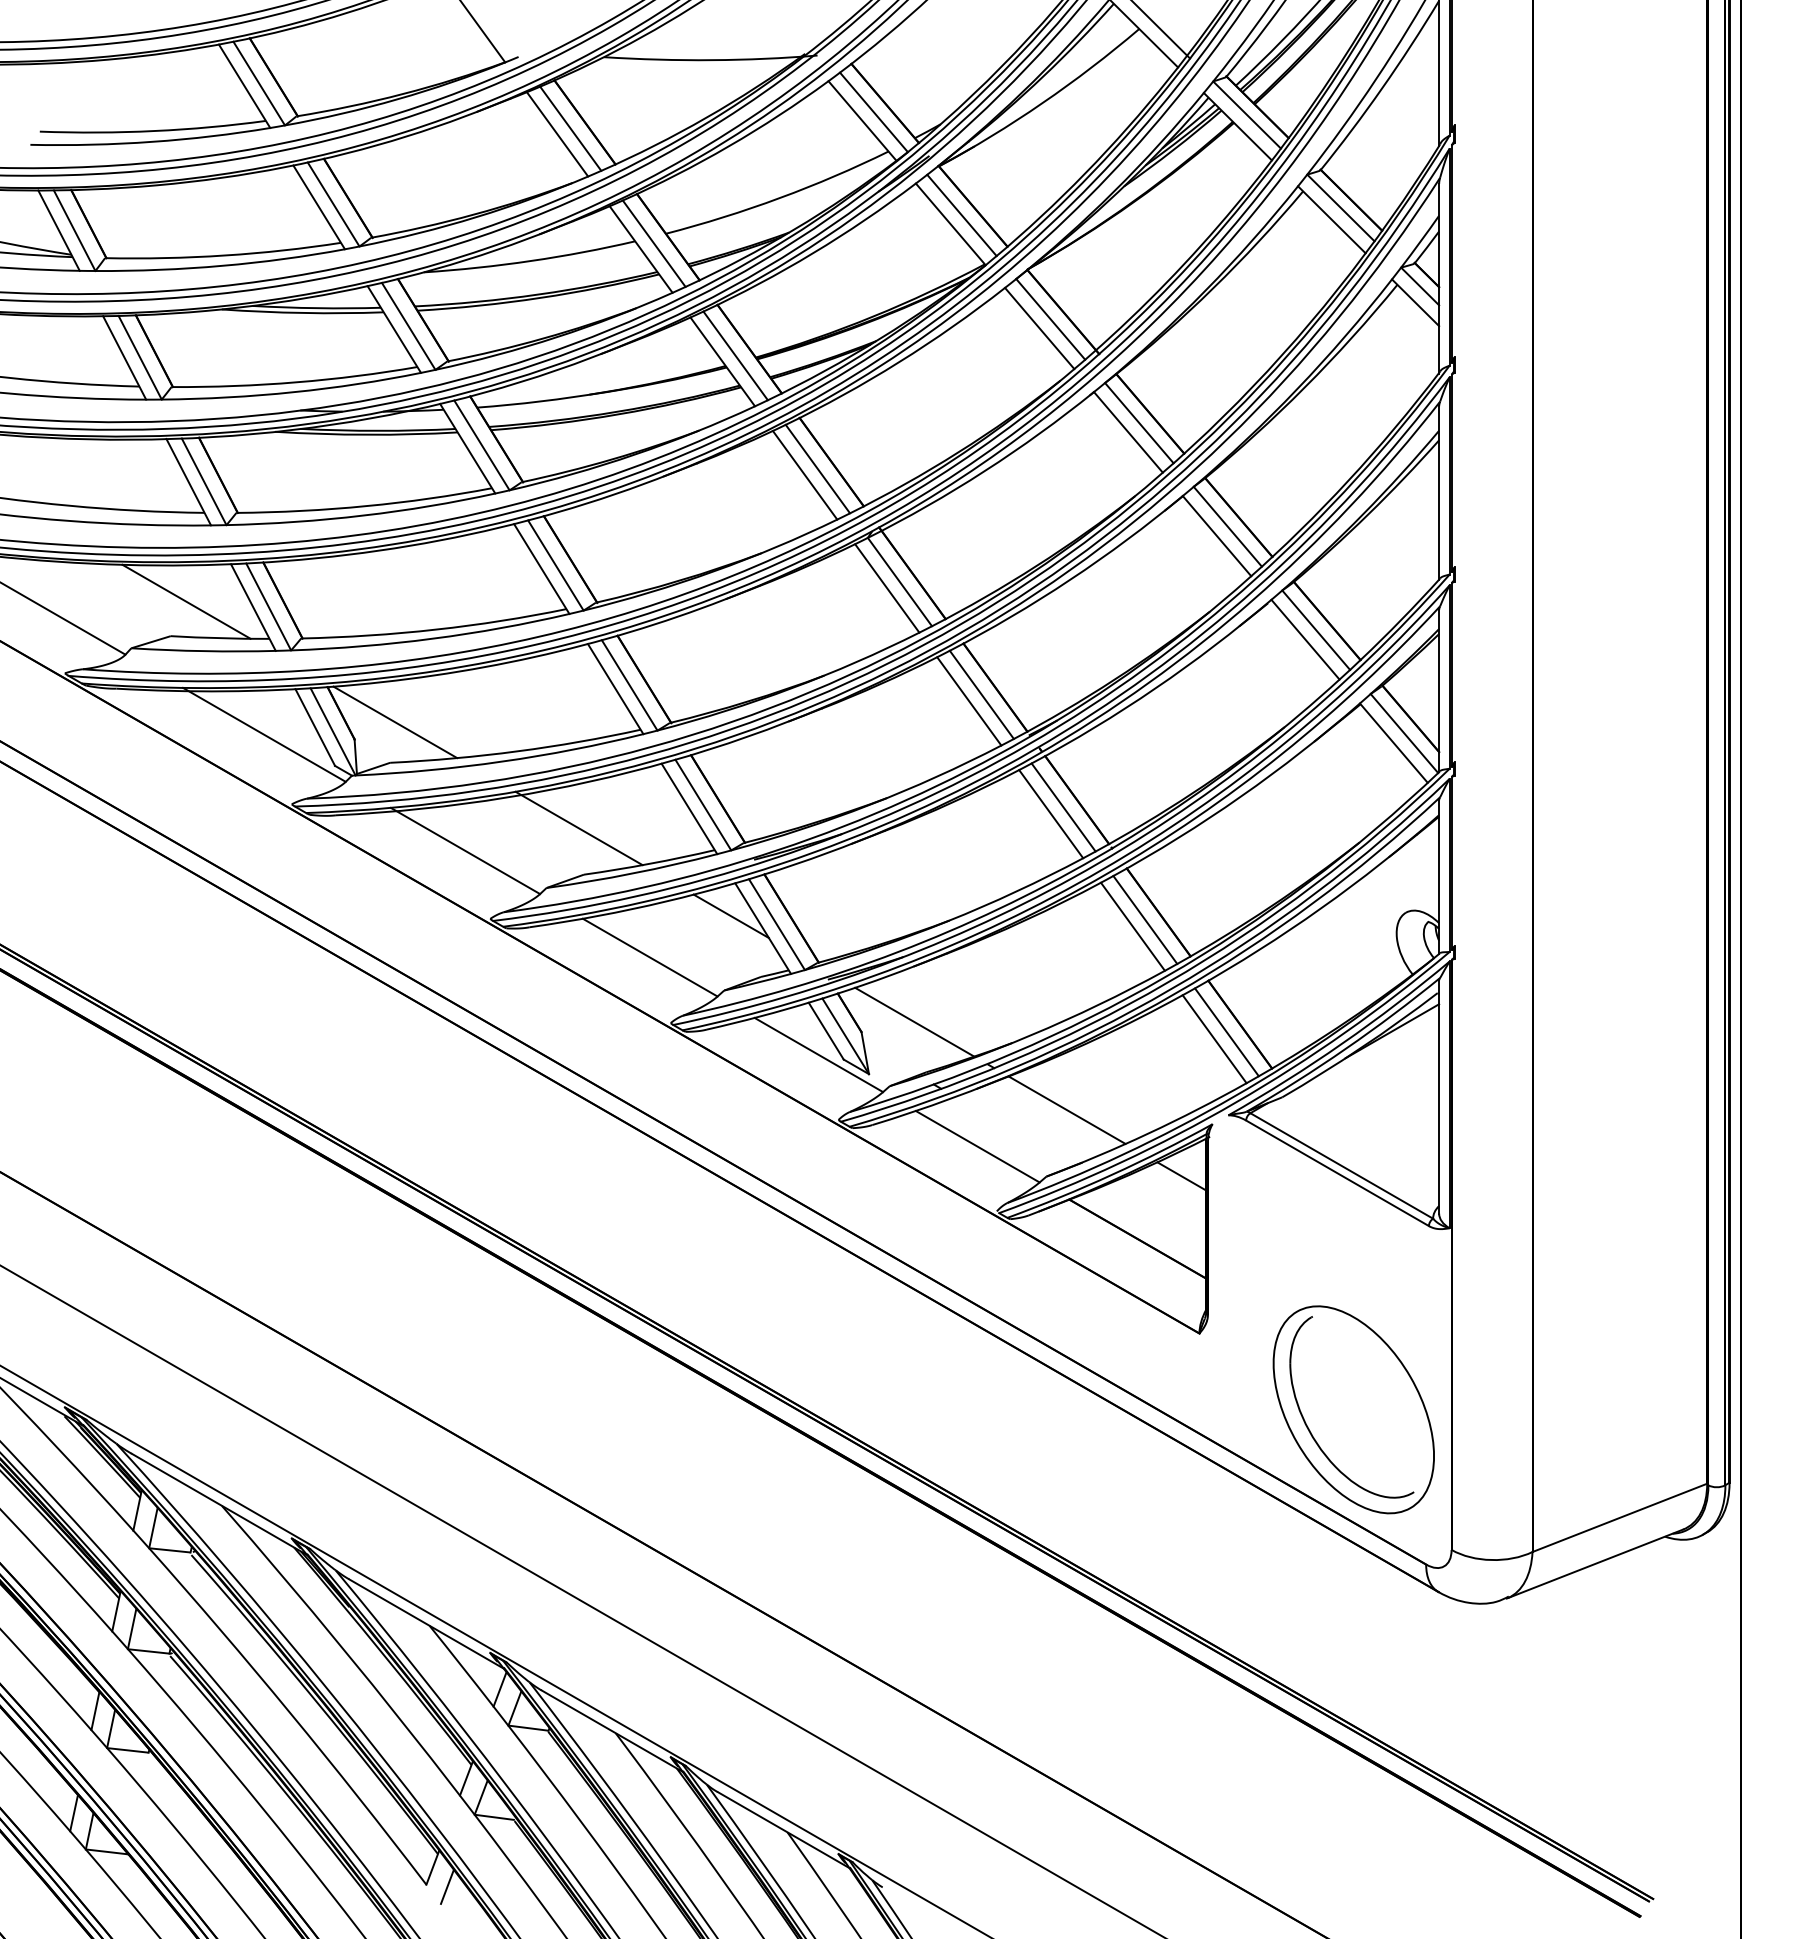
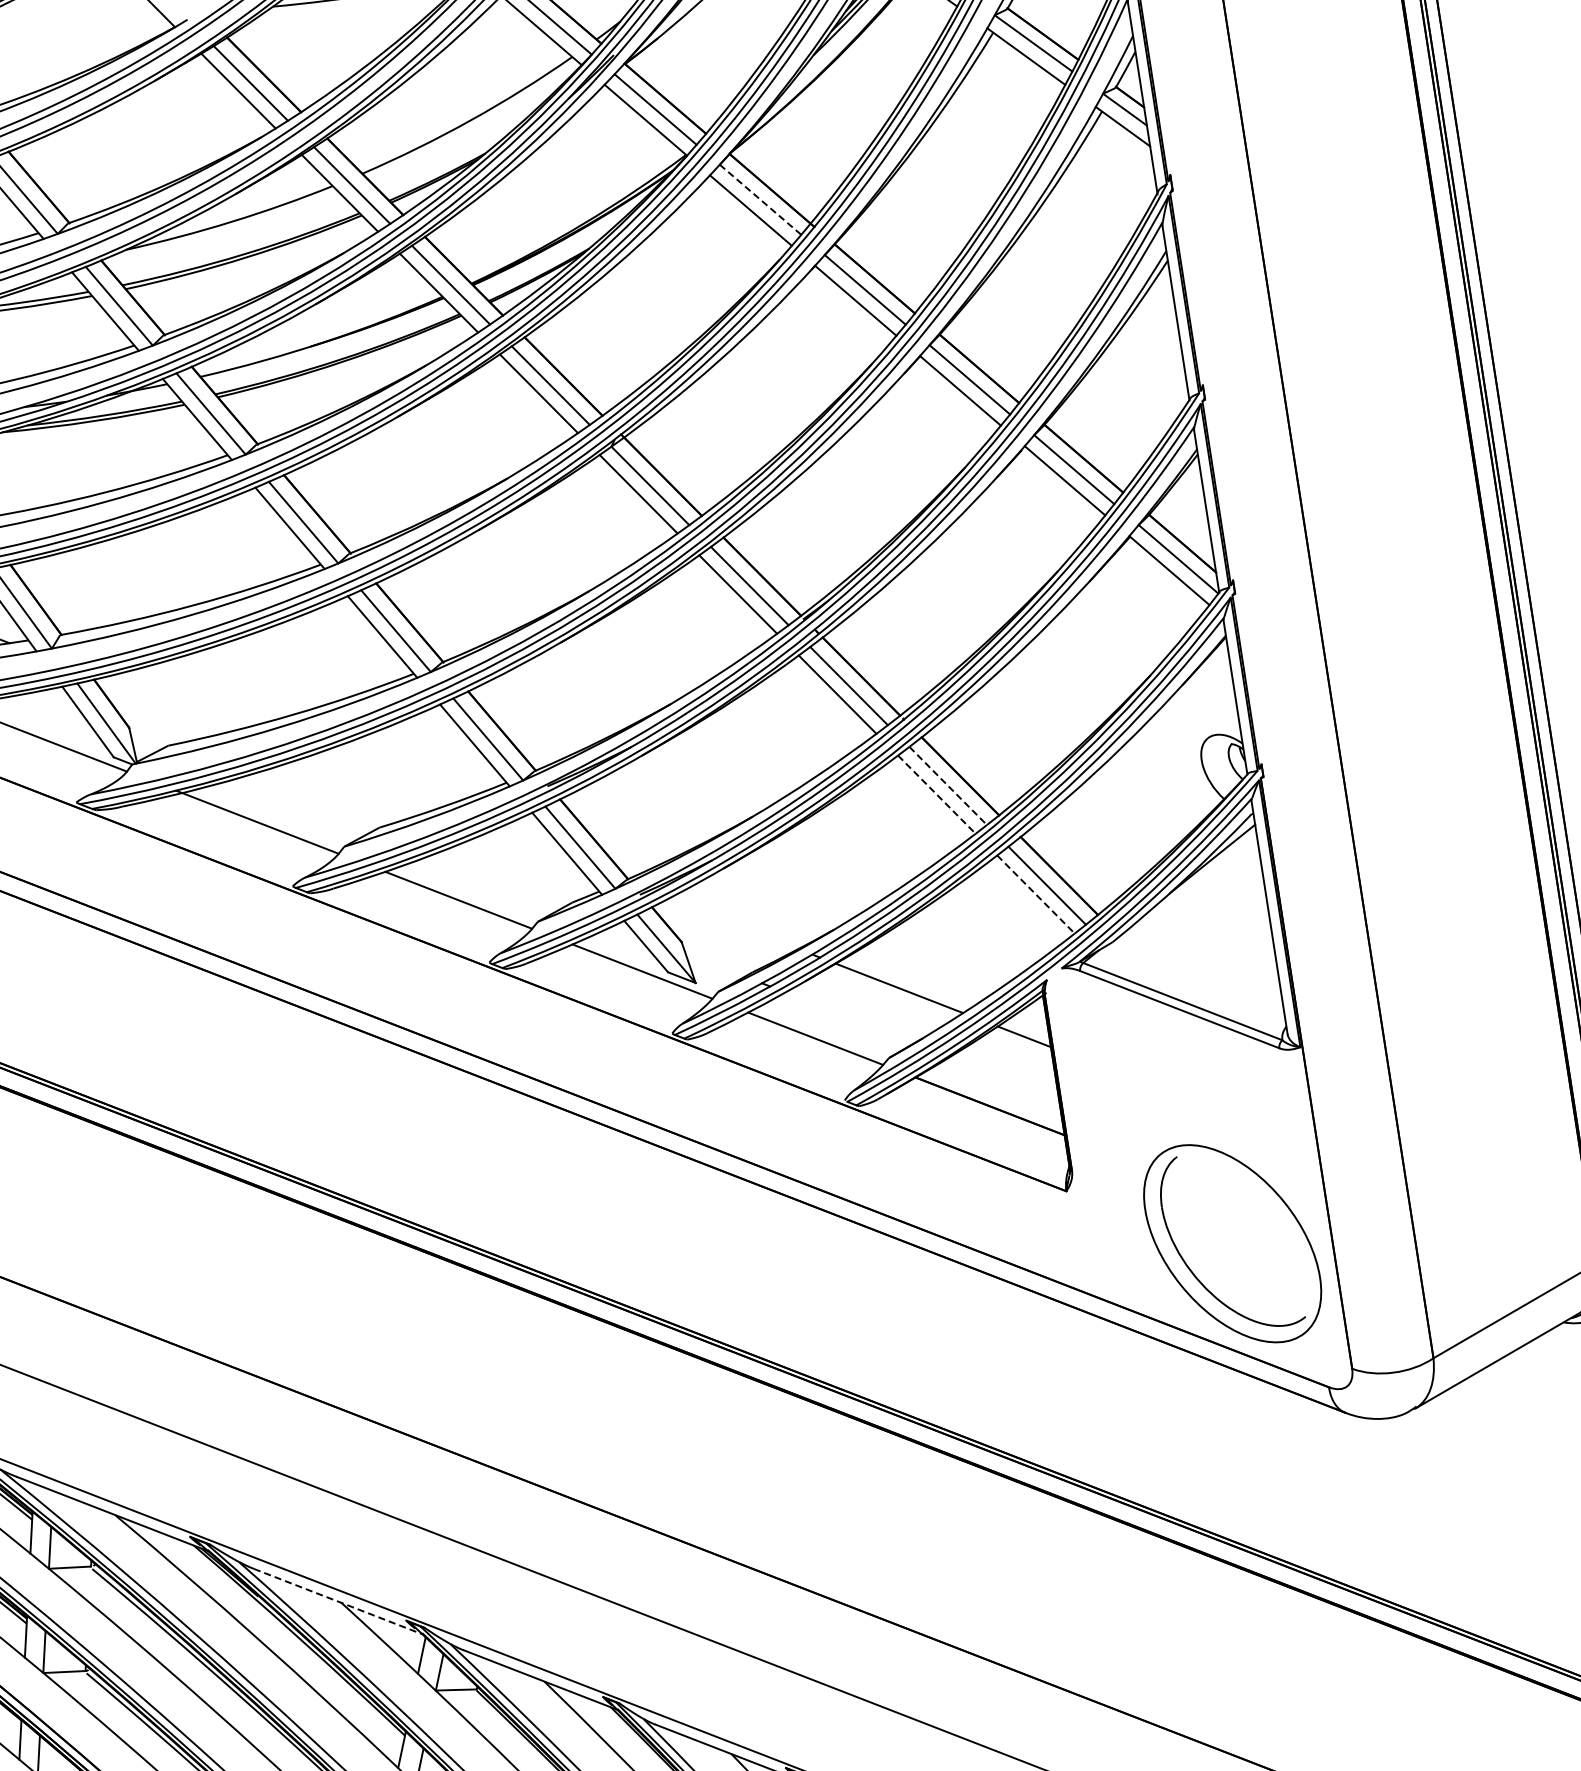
line: (1051, 319) -> (761, 199), solid -> dashed
line: (395, 722) -> (167, 704), removed
line: (578, 828) -> (366, 782), removed
line: (730, 916) -> (532, 846), removed
line: (1145, 920) -> (948, 786), solid -> dashed
line: (1133, 927) -> (937, 795), solid -> dashed
line: (914, 1021) -> (733, 923), removed
line: (1214, 1039) -> (1035, 894), solid -> dashed
line: (426, 1624) -> (338, 1602), solid -> dashed

